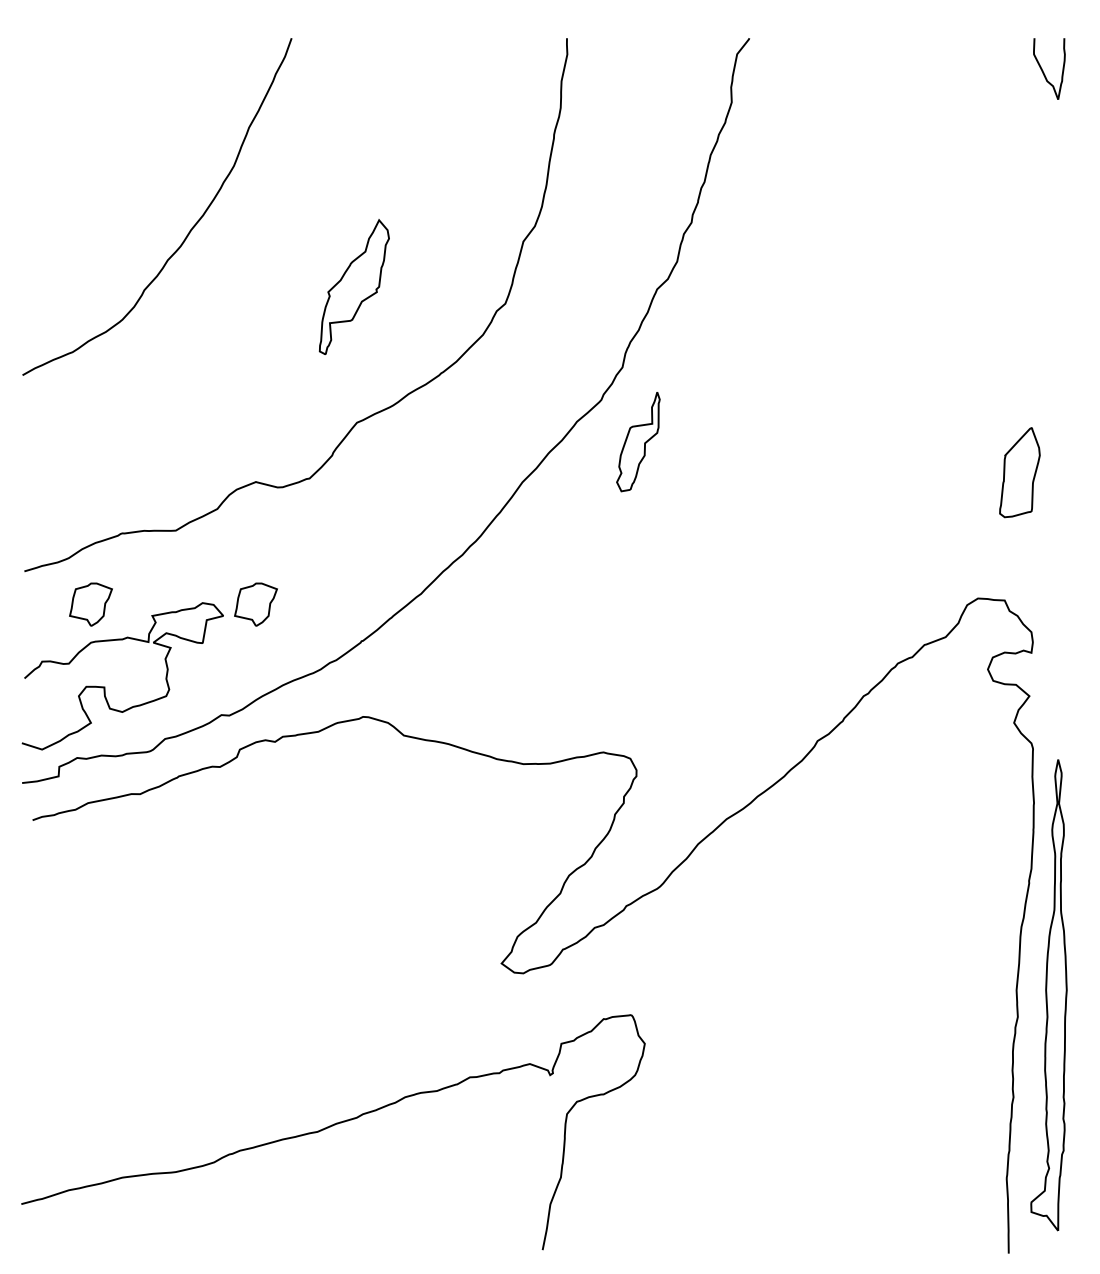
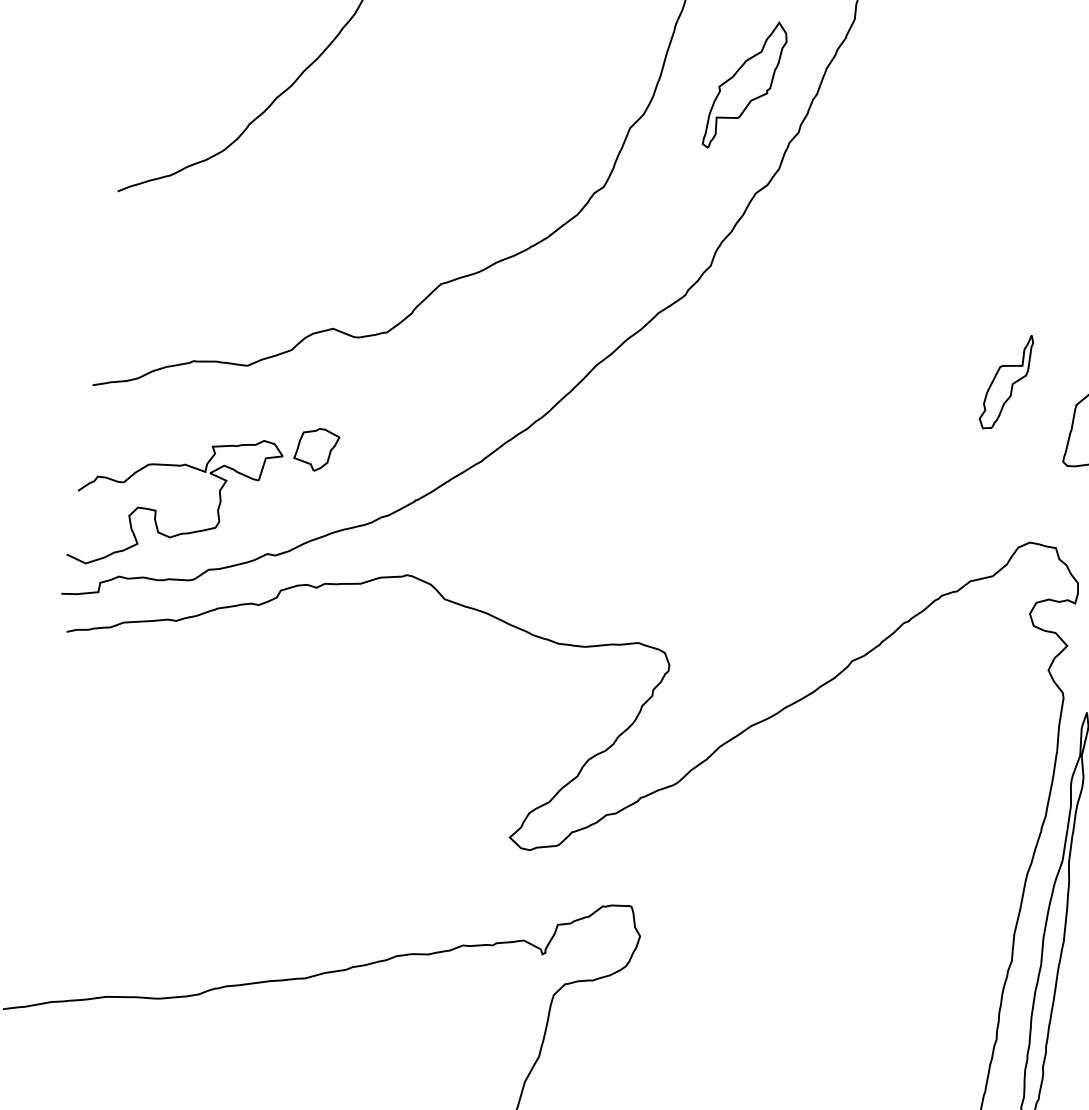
part: (353, 286) -> (744, 84), moved
part: (638, 442) -> (1006, 382), moved
part: (90, 604) -> (153, 426), removed

